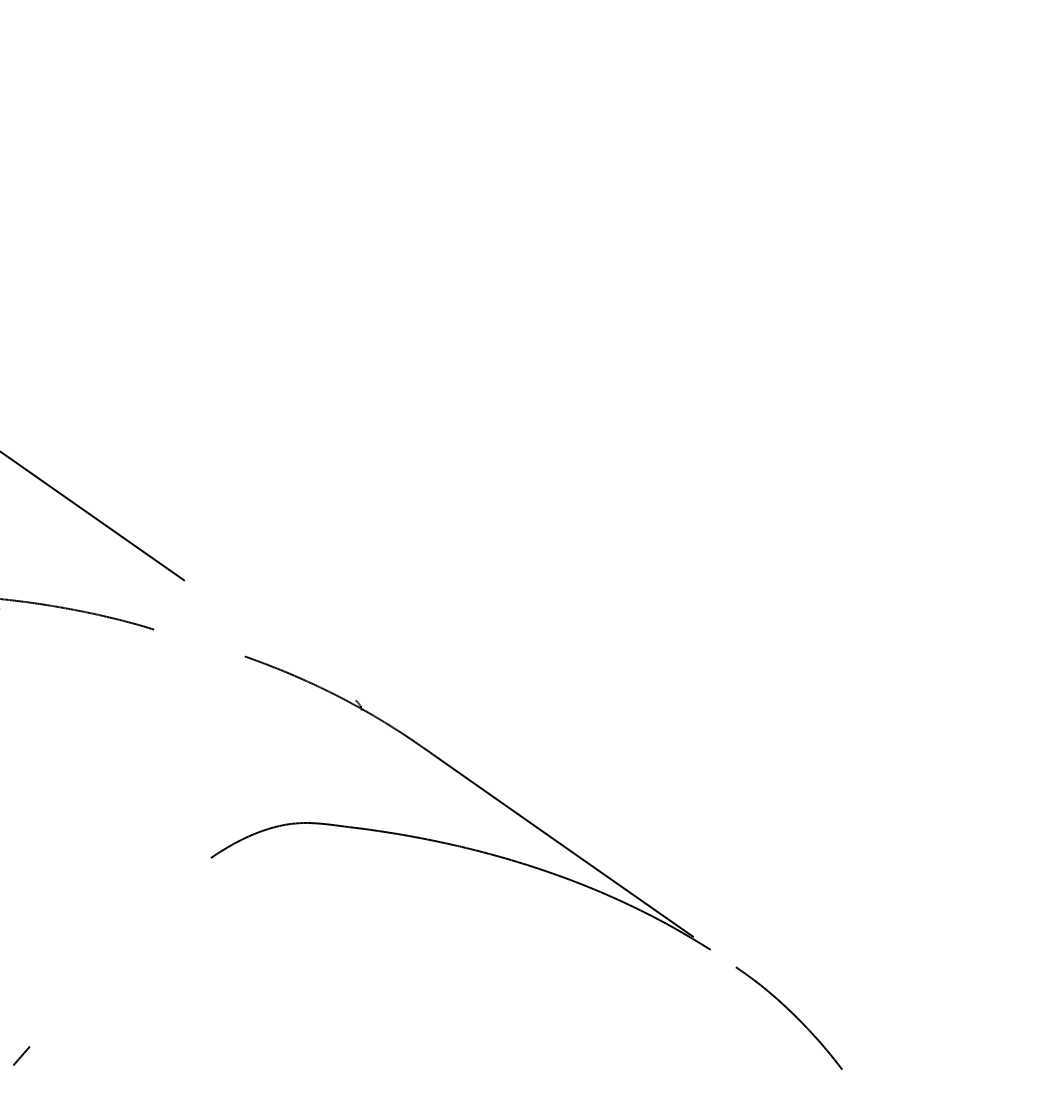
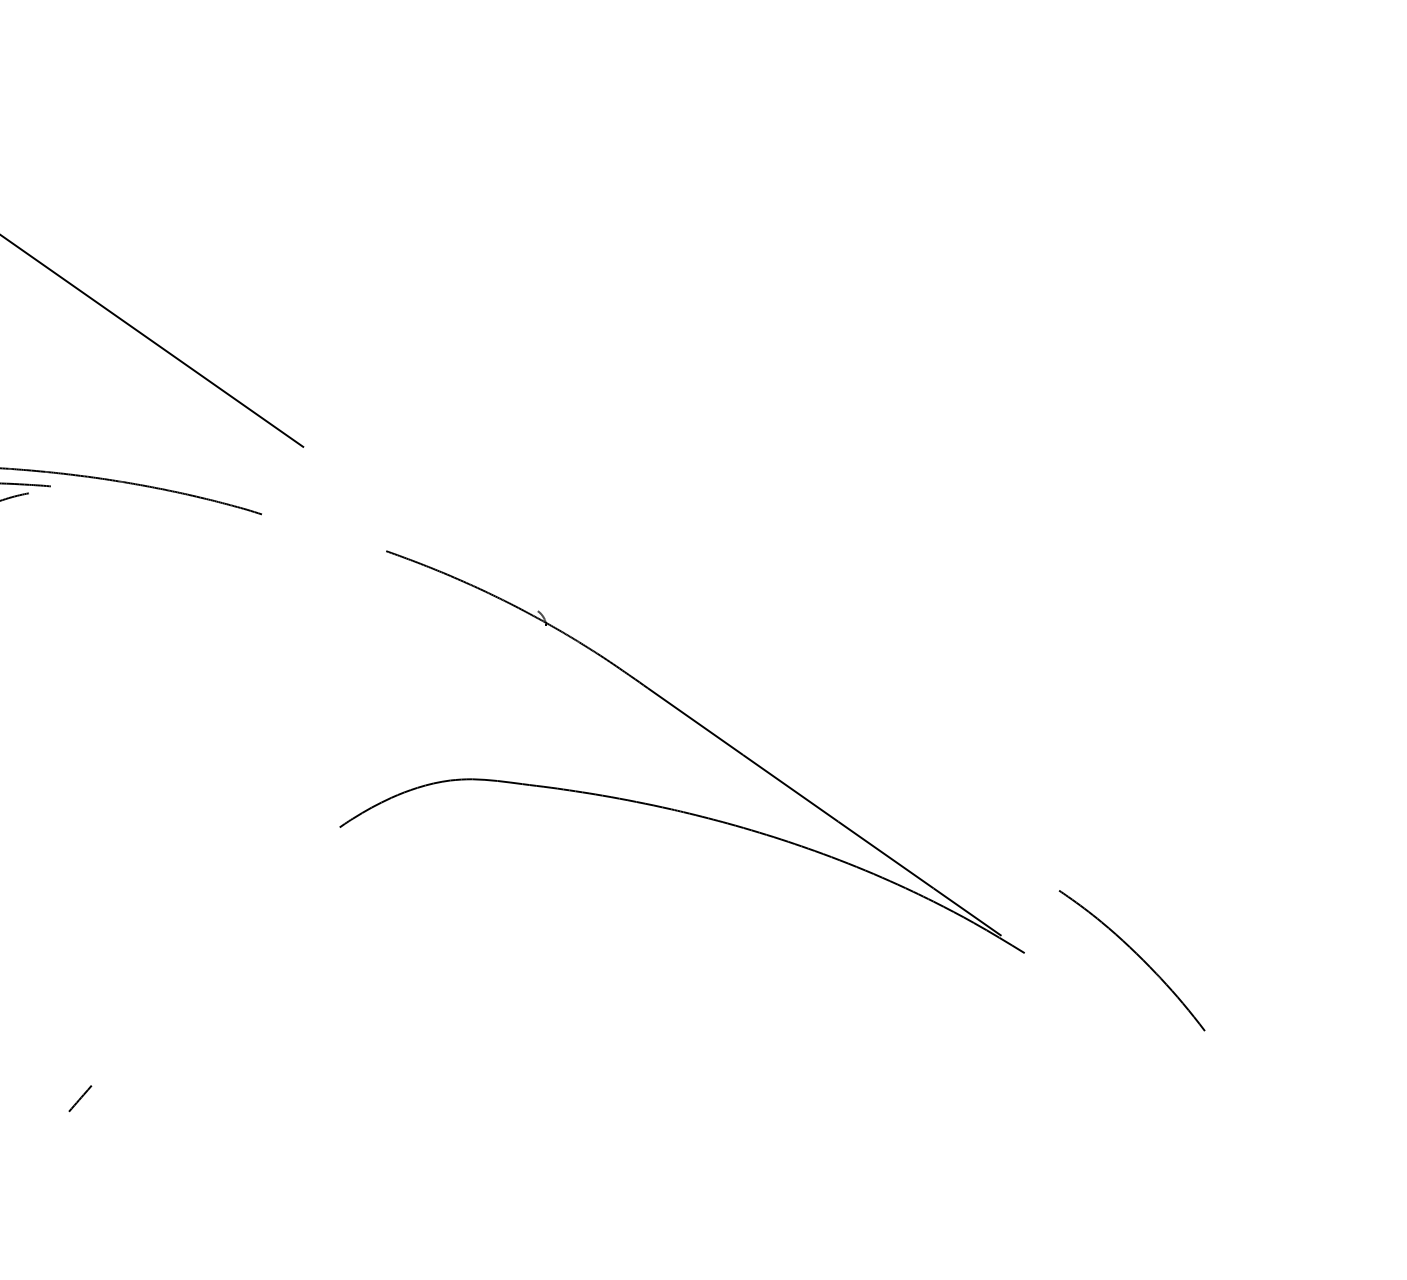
curve: (791, 1013) -> (1135, 954), moved

